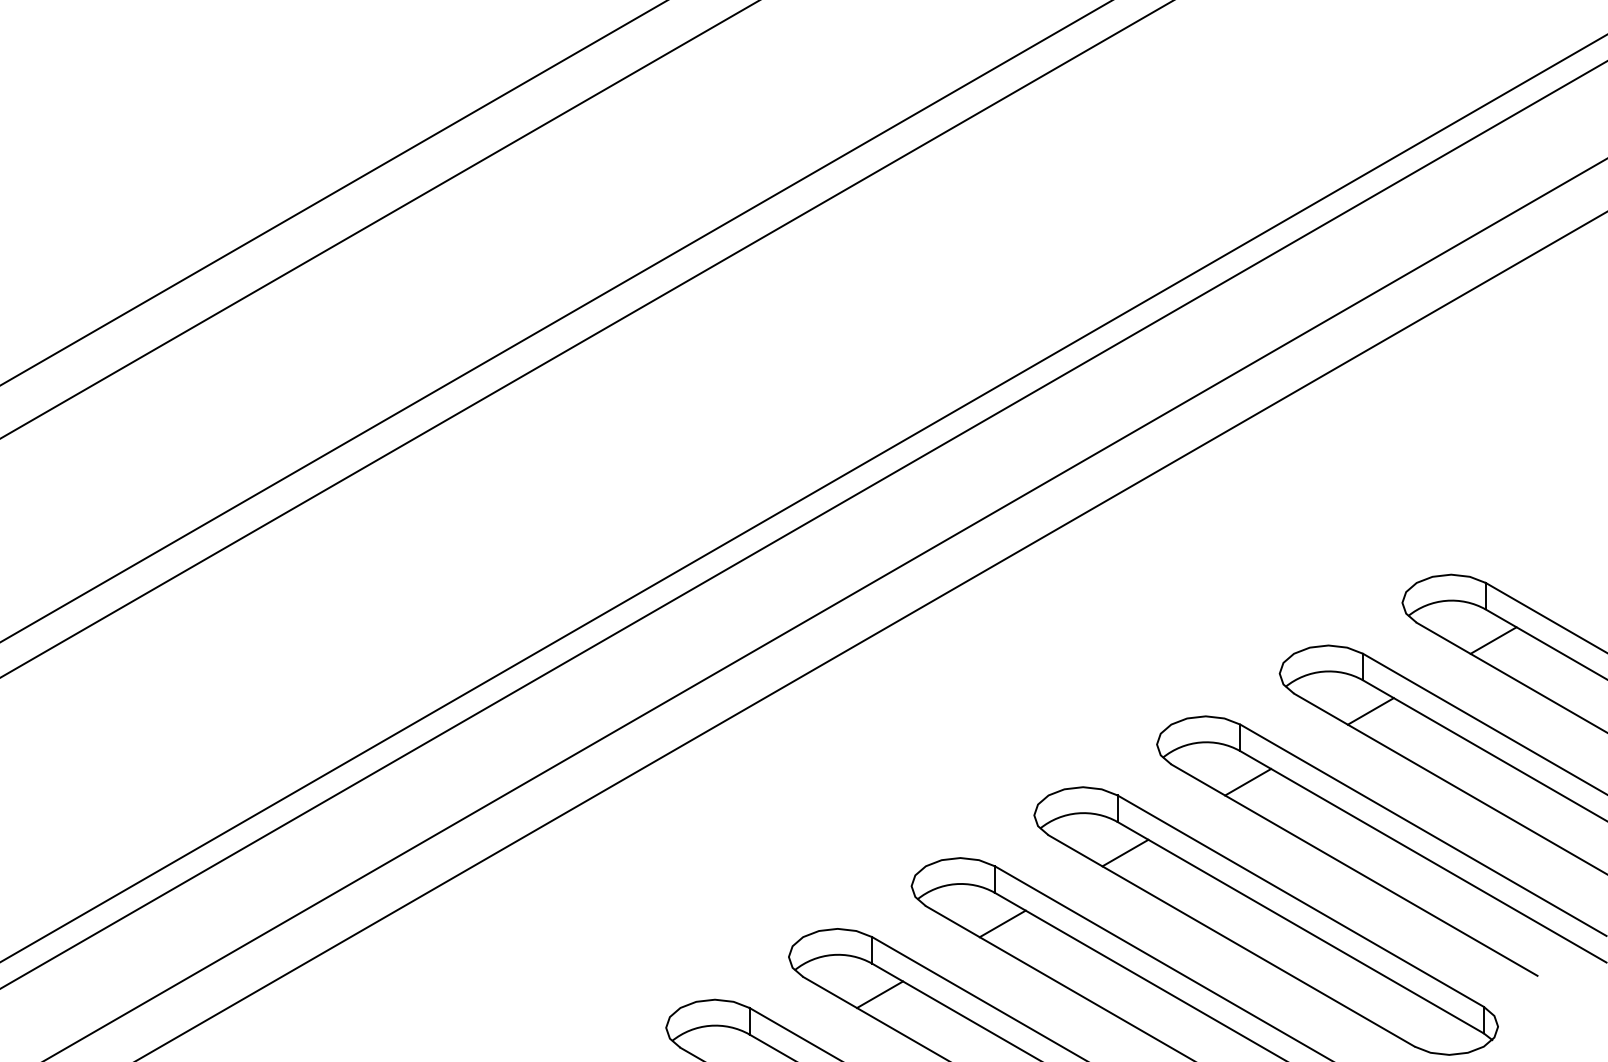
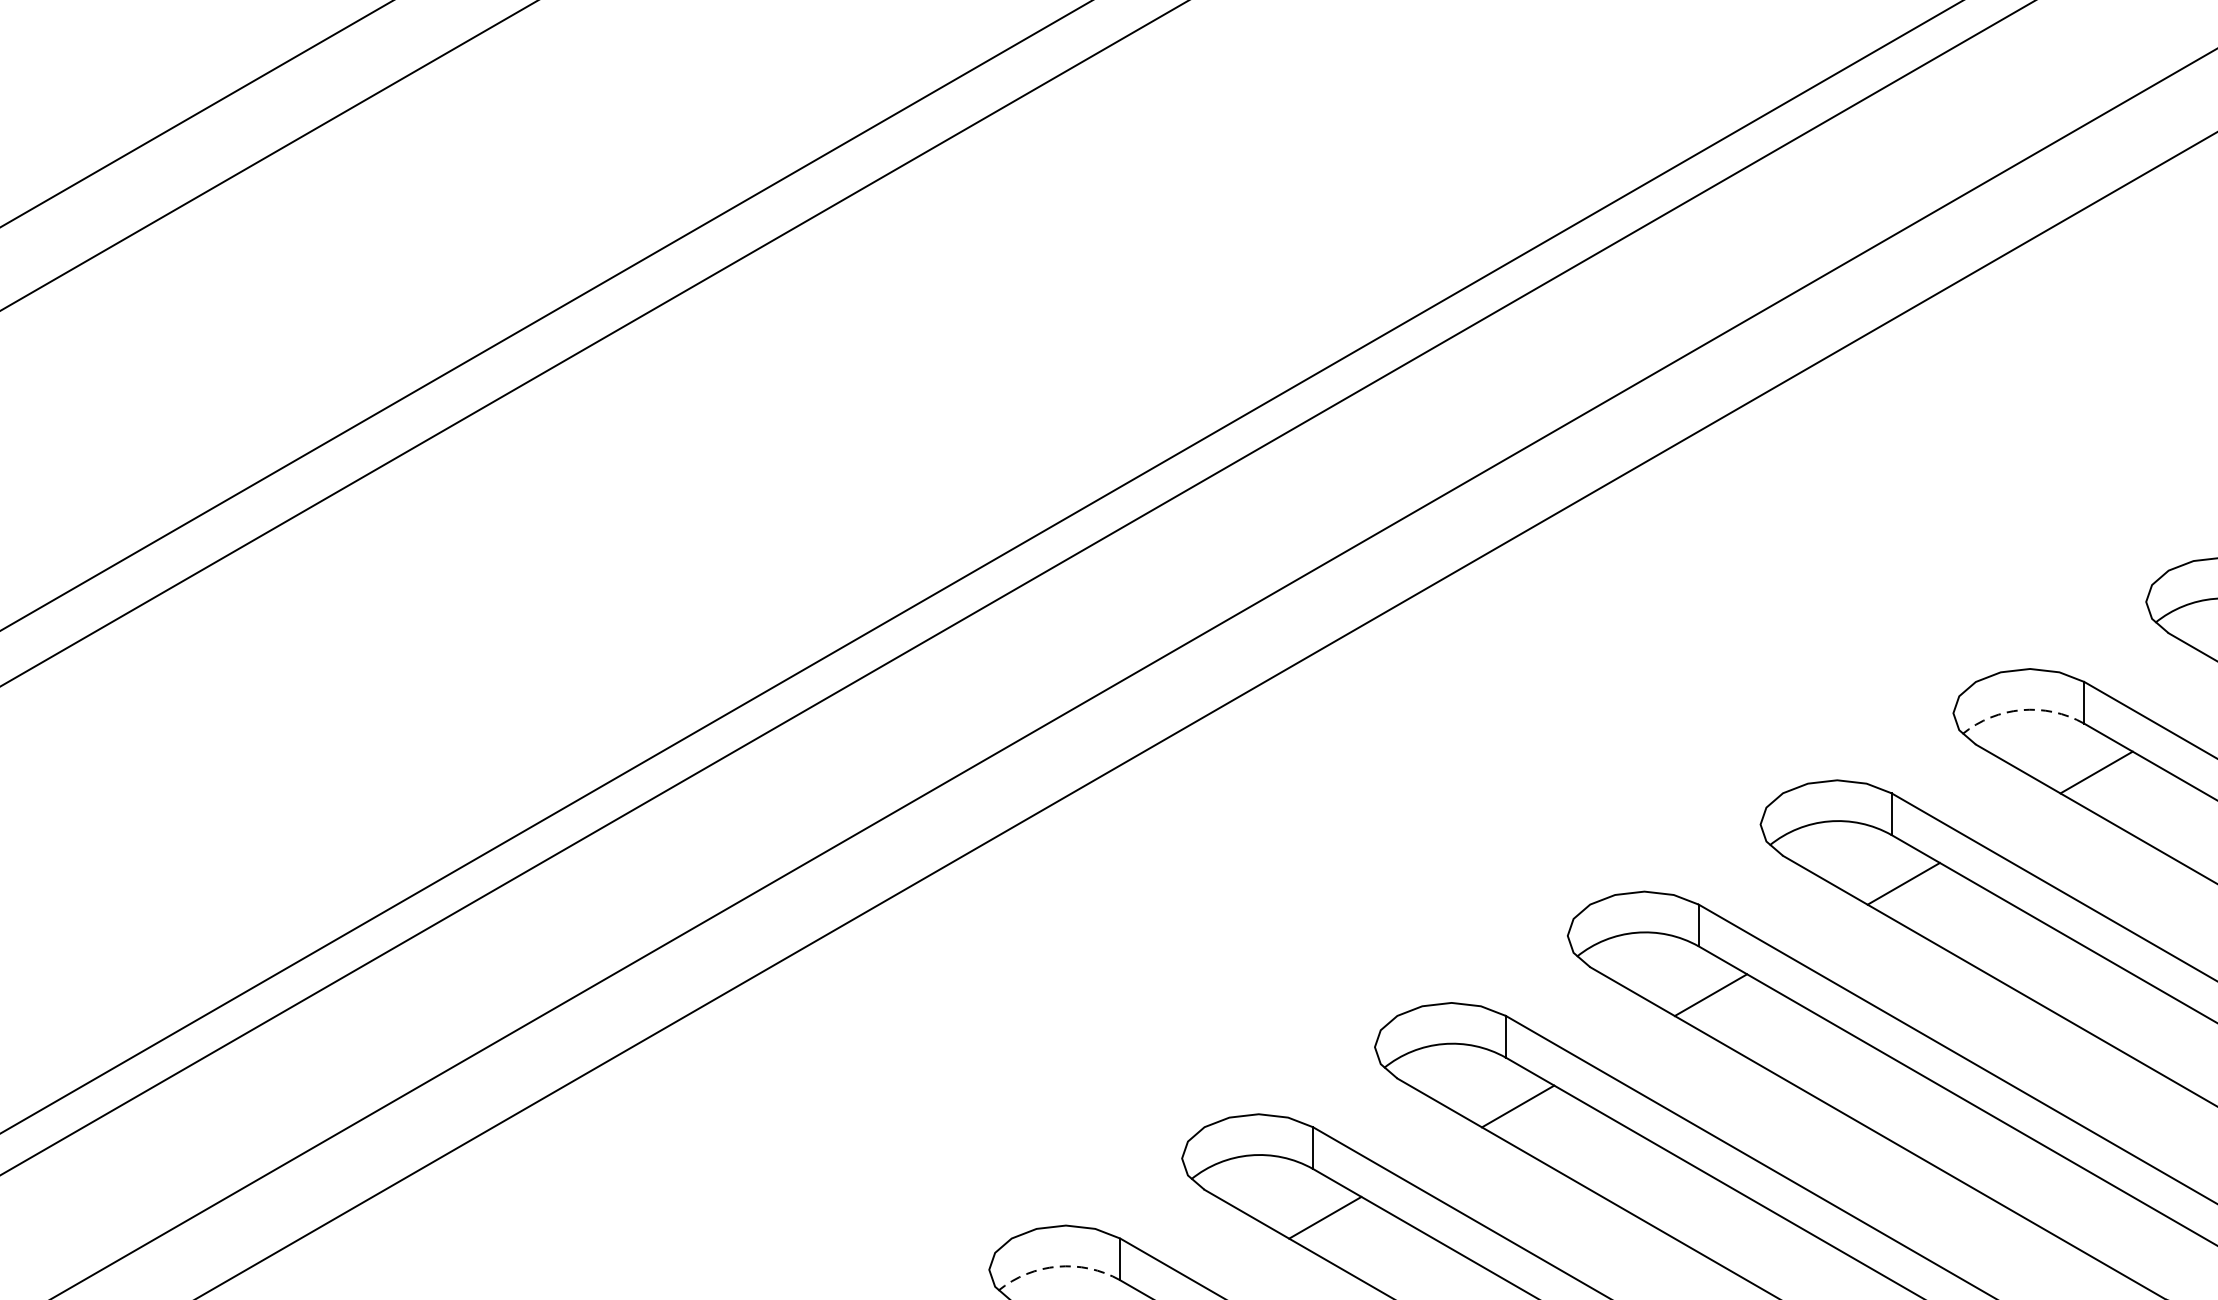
arc: (1323, 671) -> (2022, 709), solid -> dashed
arc: (709, 1025) -> (1057, 1266), solid -> dashed

